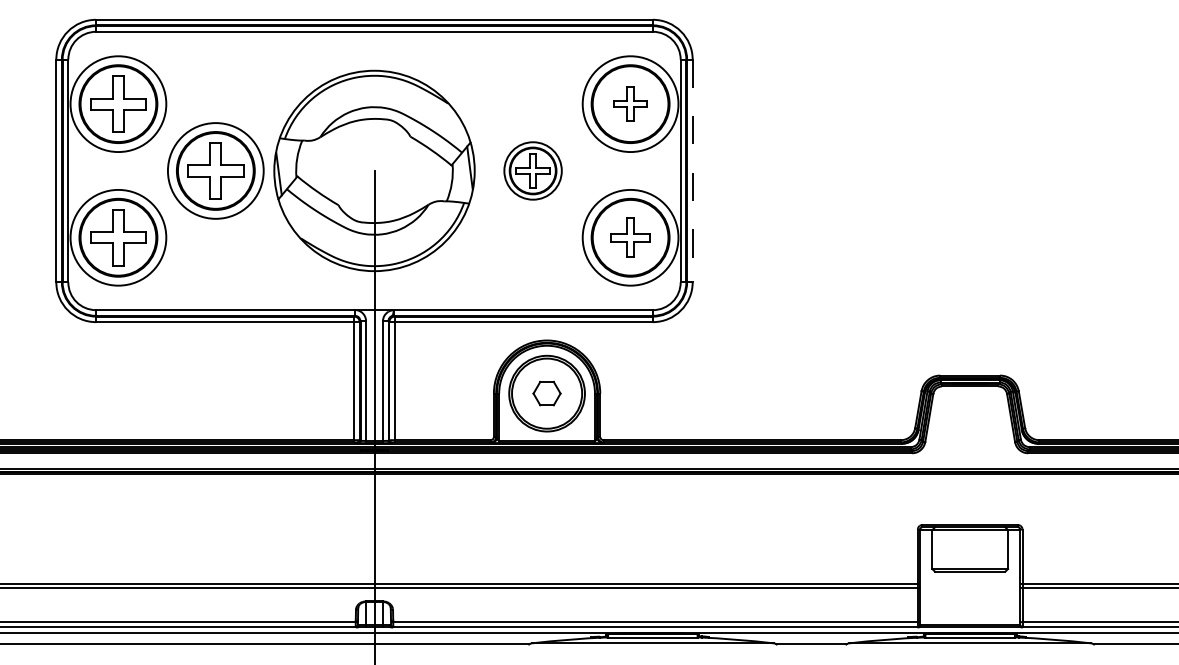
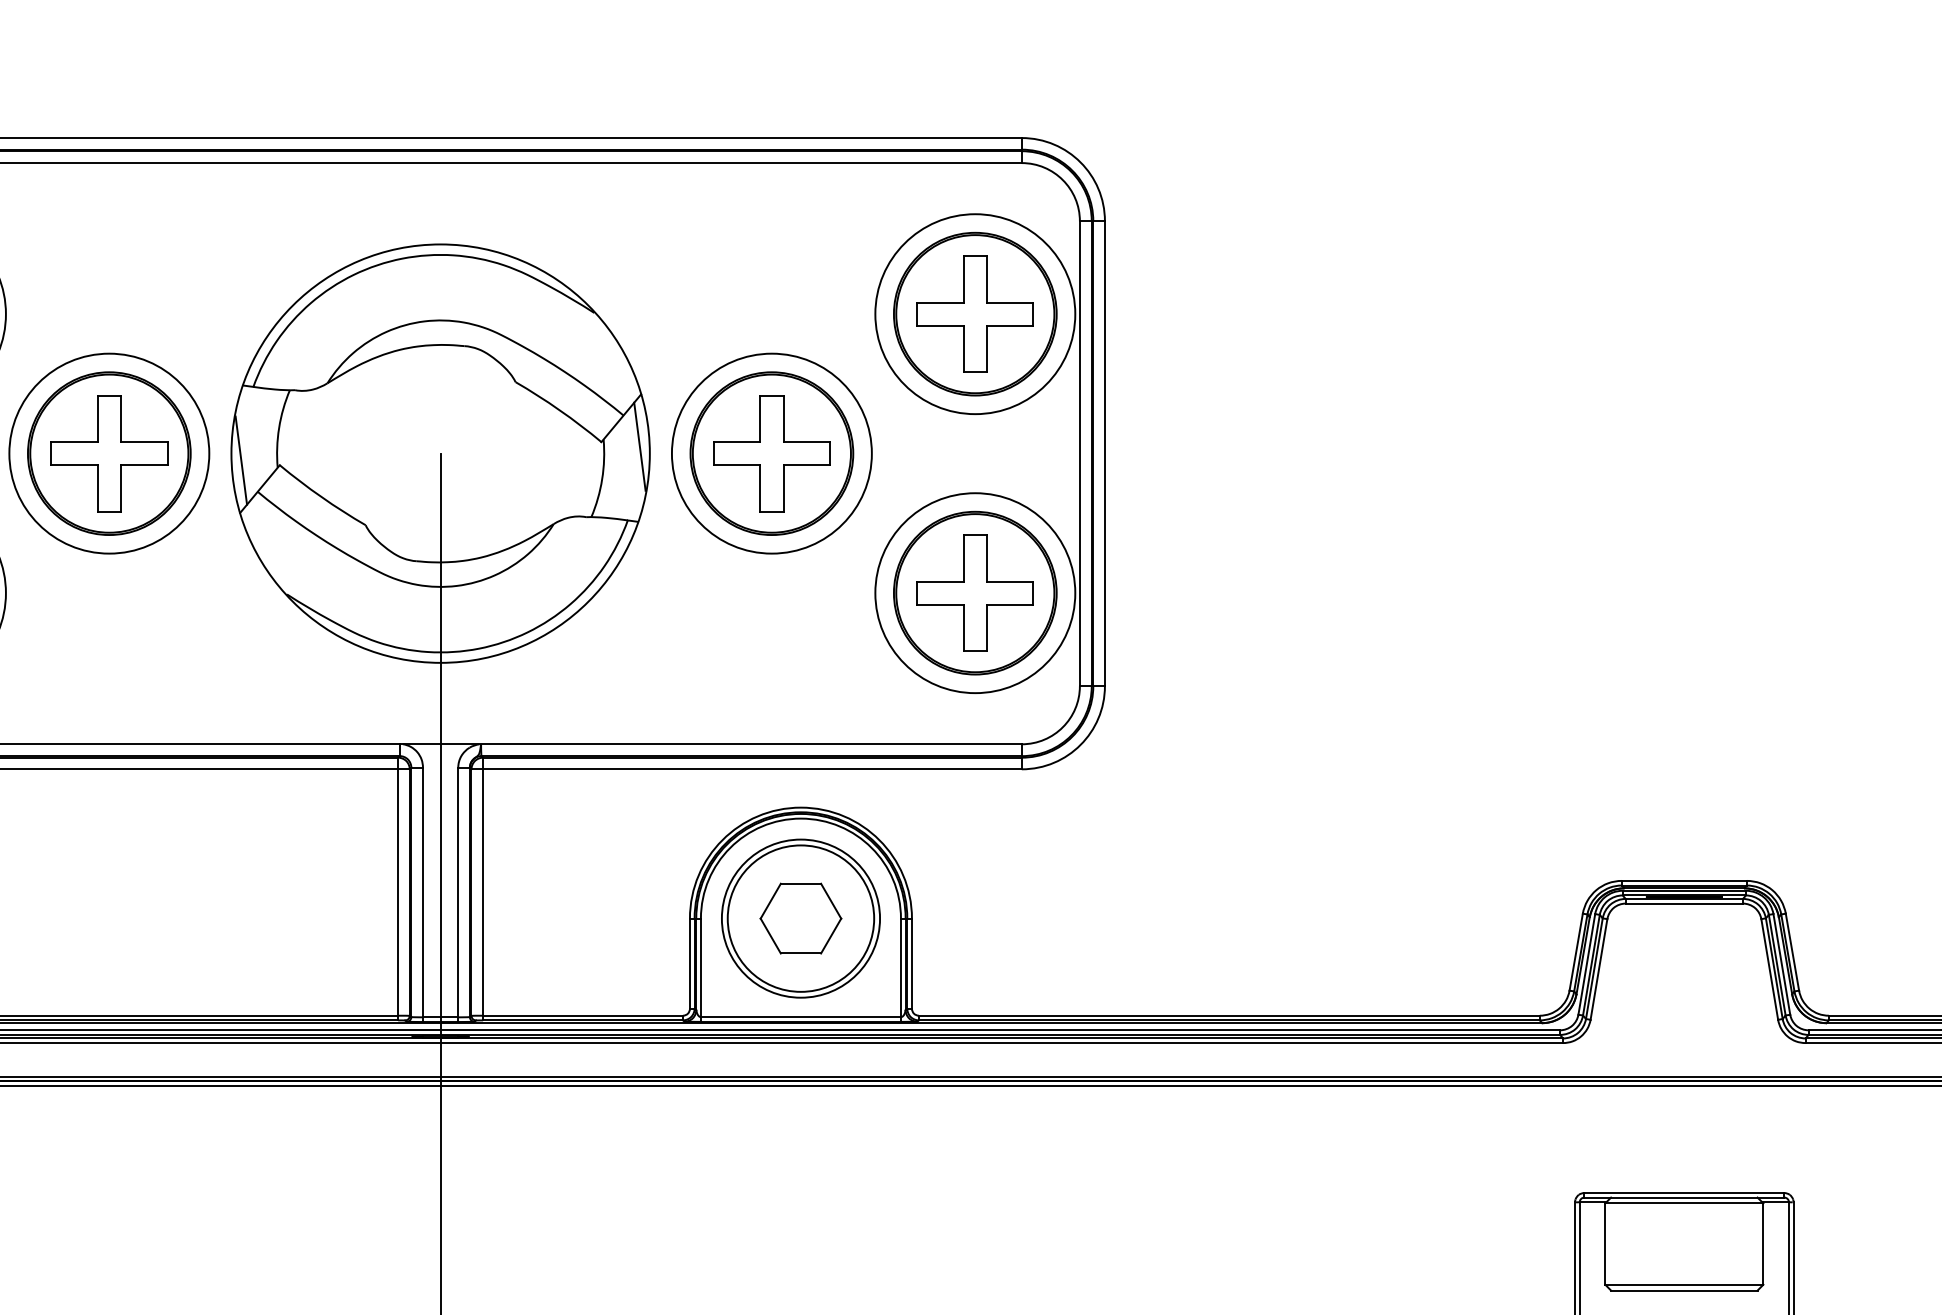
part: (630, 103) -> (975, 312), size x1.67
part: (532, 170) -> (770, 452), size x1.67
line: (692, 171) -> (1104, 454), dashed -> solid
part: (630, 237) -> (975, 592), size x1.43
part: (546, 393) -> (799, 918), size x1.43

